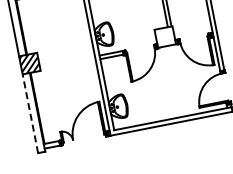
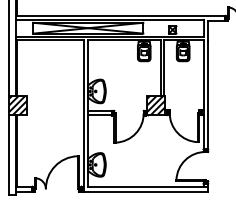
hatch: (165, 37) -> (156, 105), added
line: (30, 113) -> (9, 154), dashed -> solid

